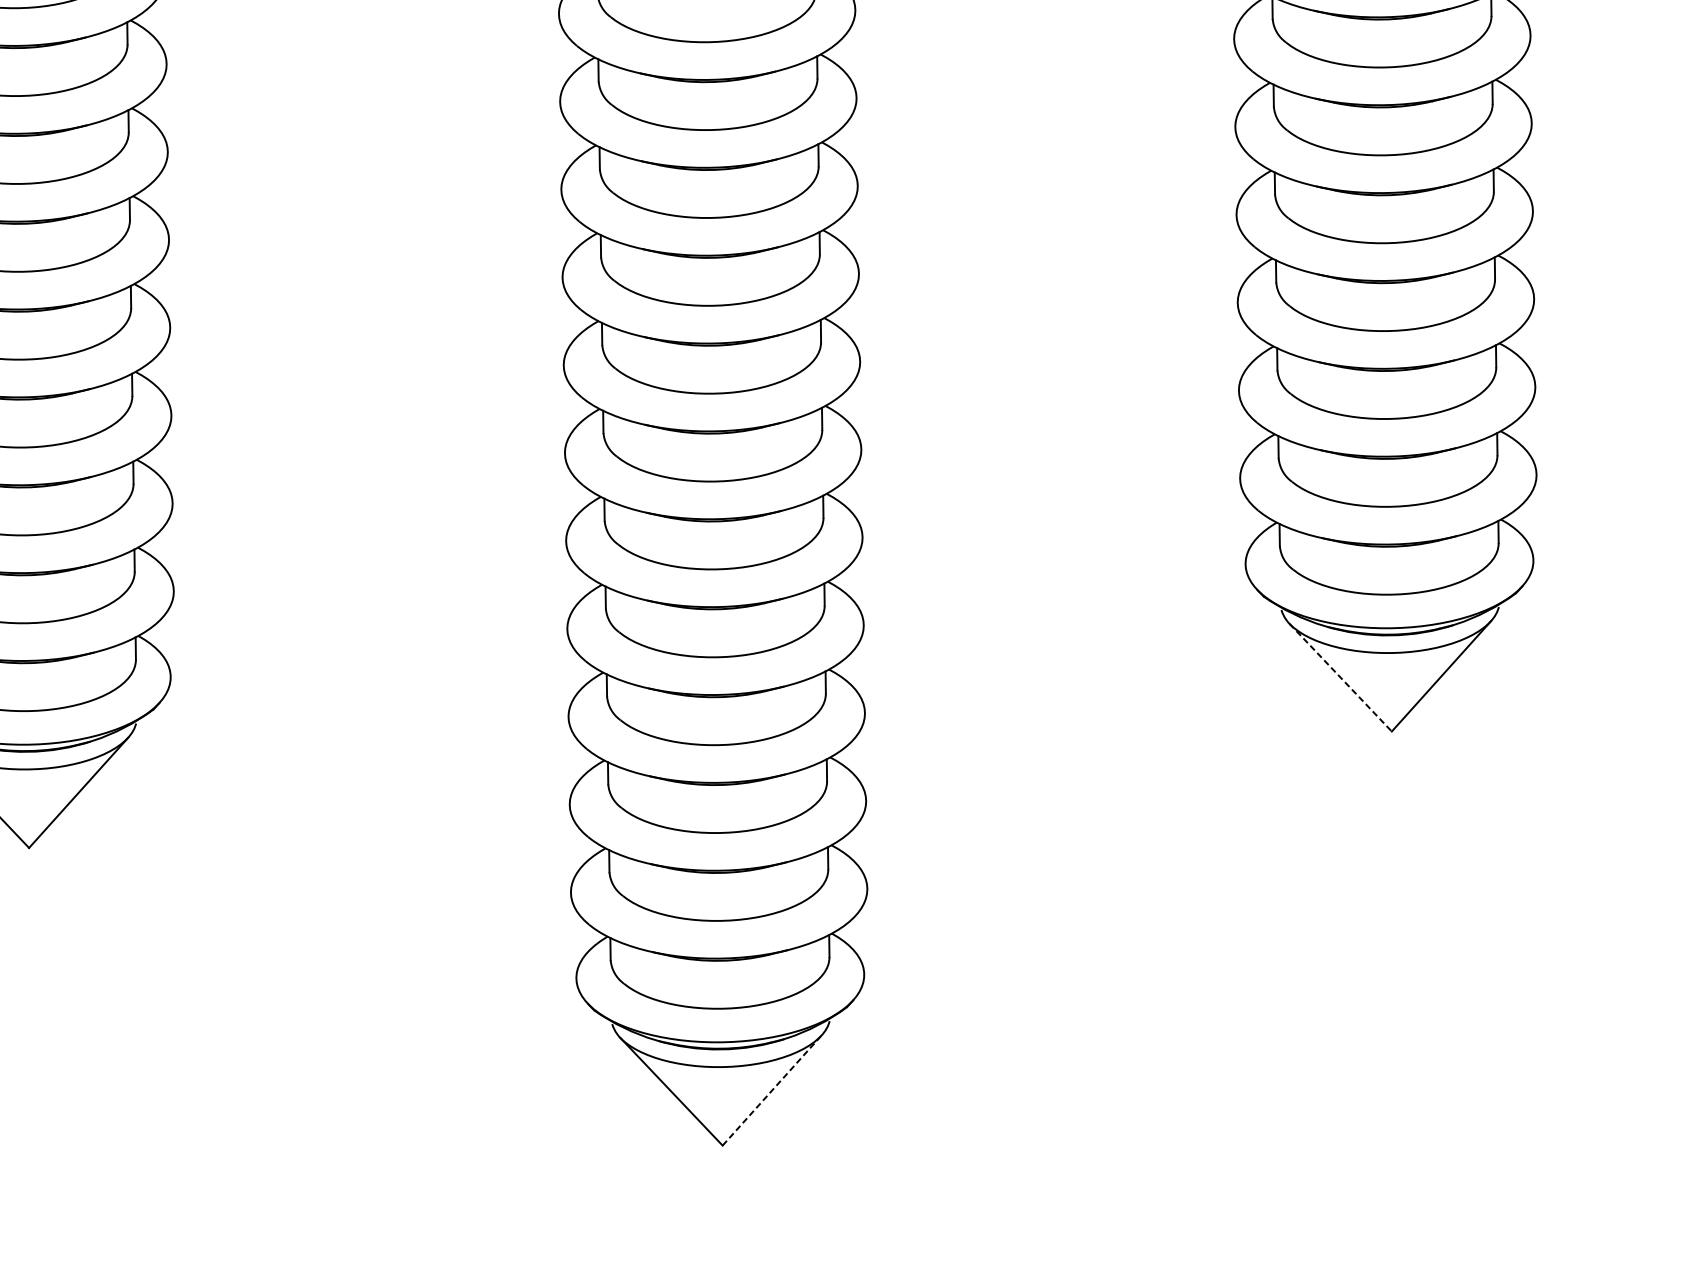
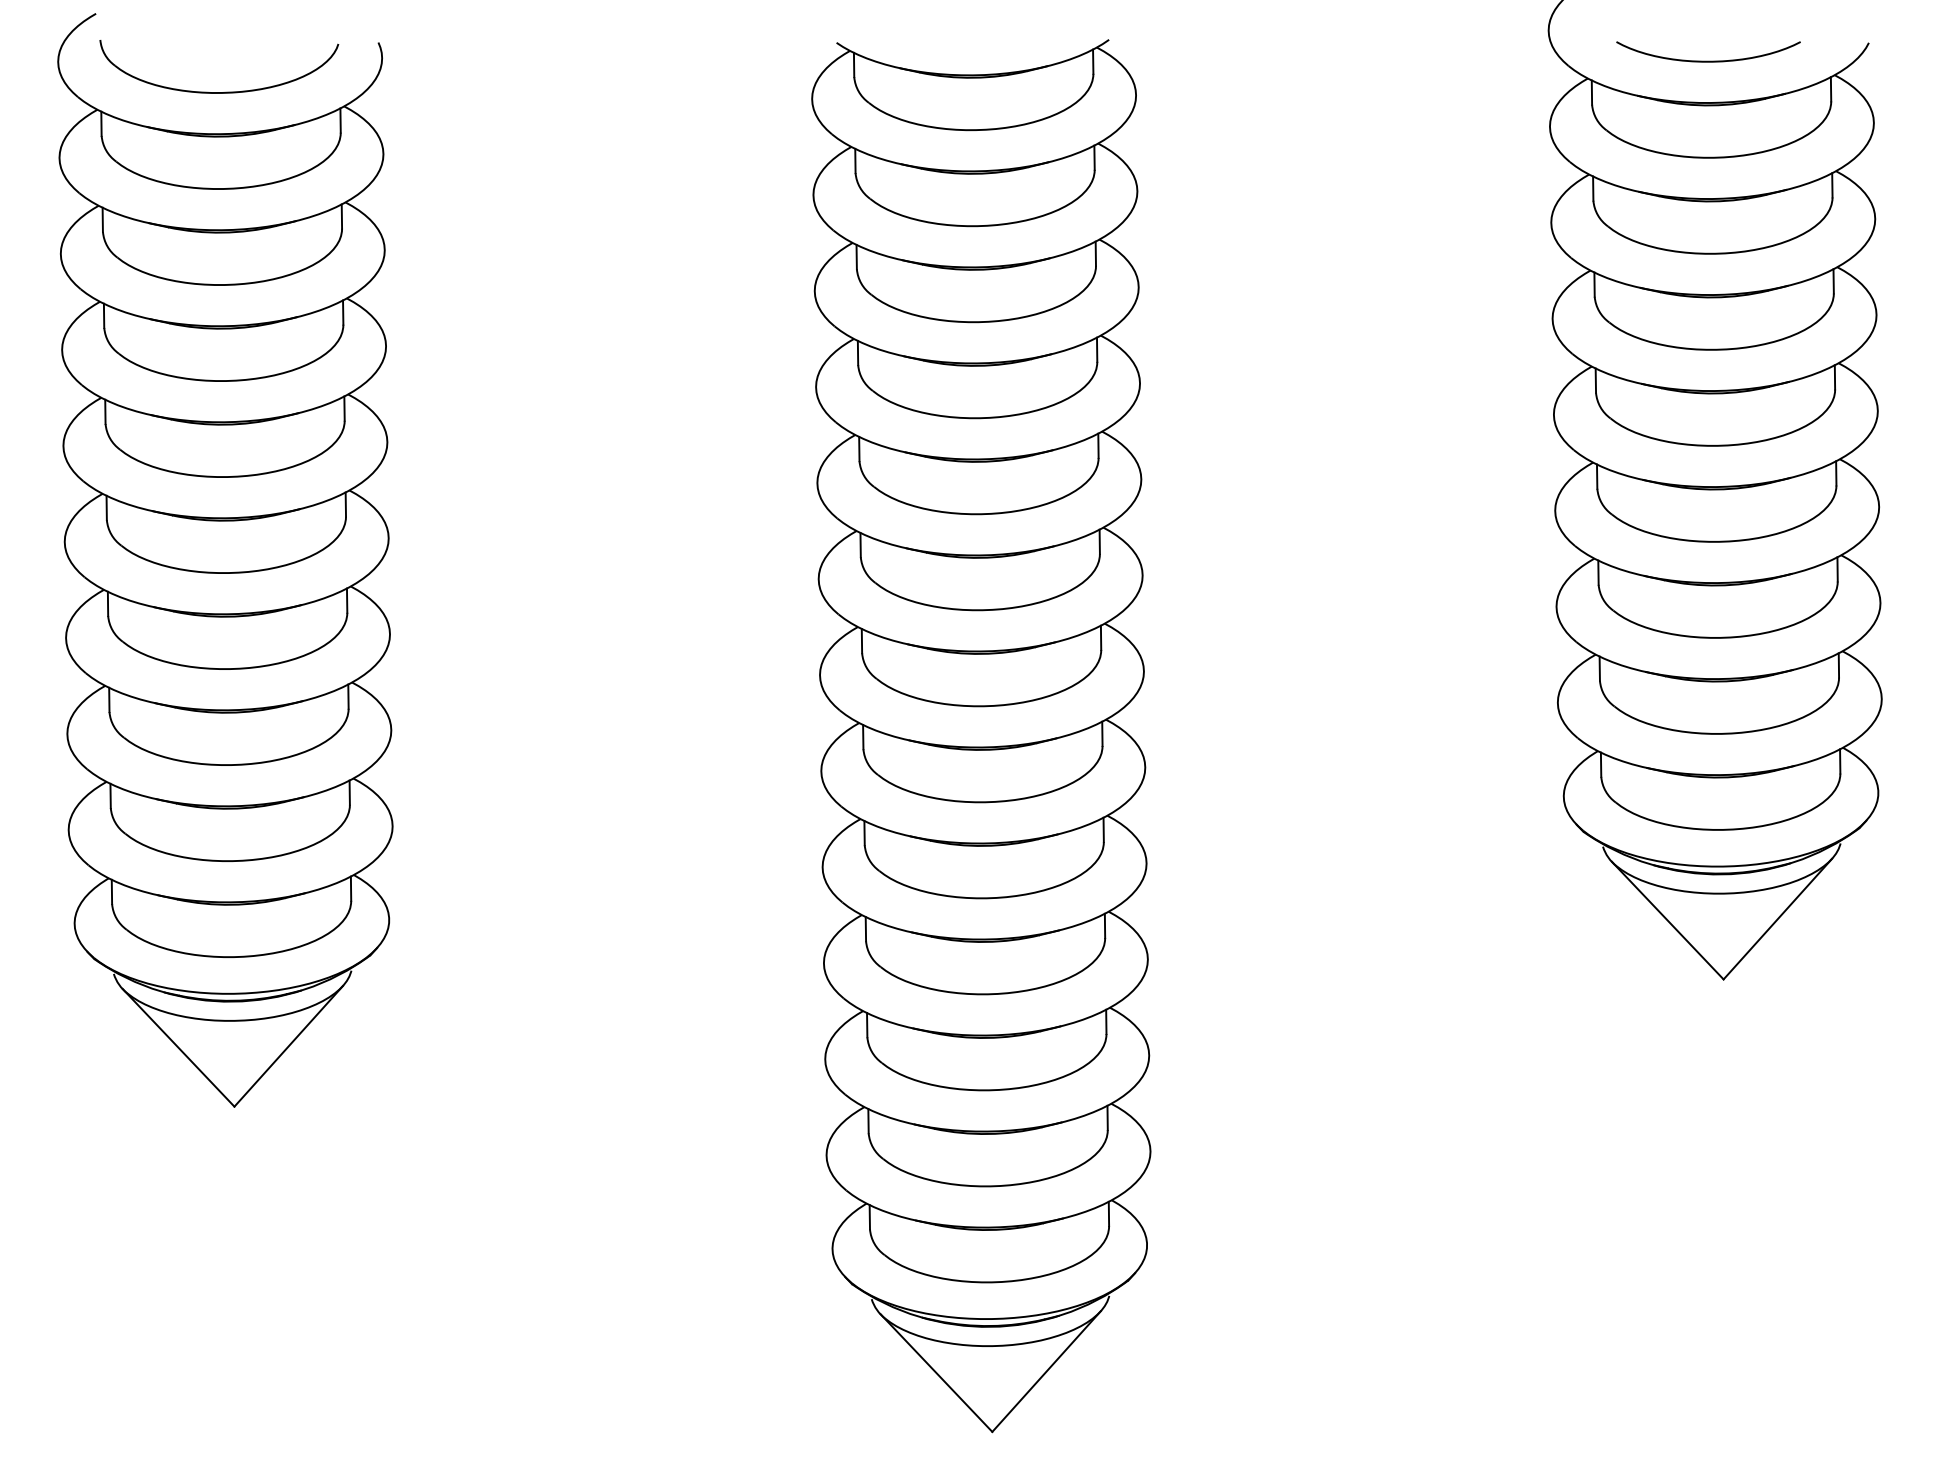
line: (1341, 677) -> (1668, 920), dashed -> solid
line: (772, 1090) -> (1046, 1371), dashed -> solid

